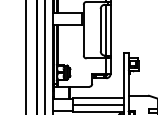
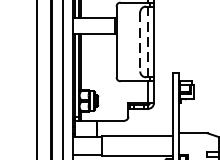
line: (100, 30) -> (139, 42), solid -> dashed
line: (106, 30) -> (148, 42), solid -> dashed
line: (98, 105) -> (137, 146), removed

